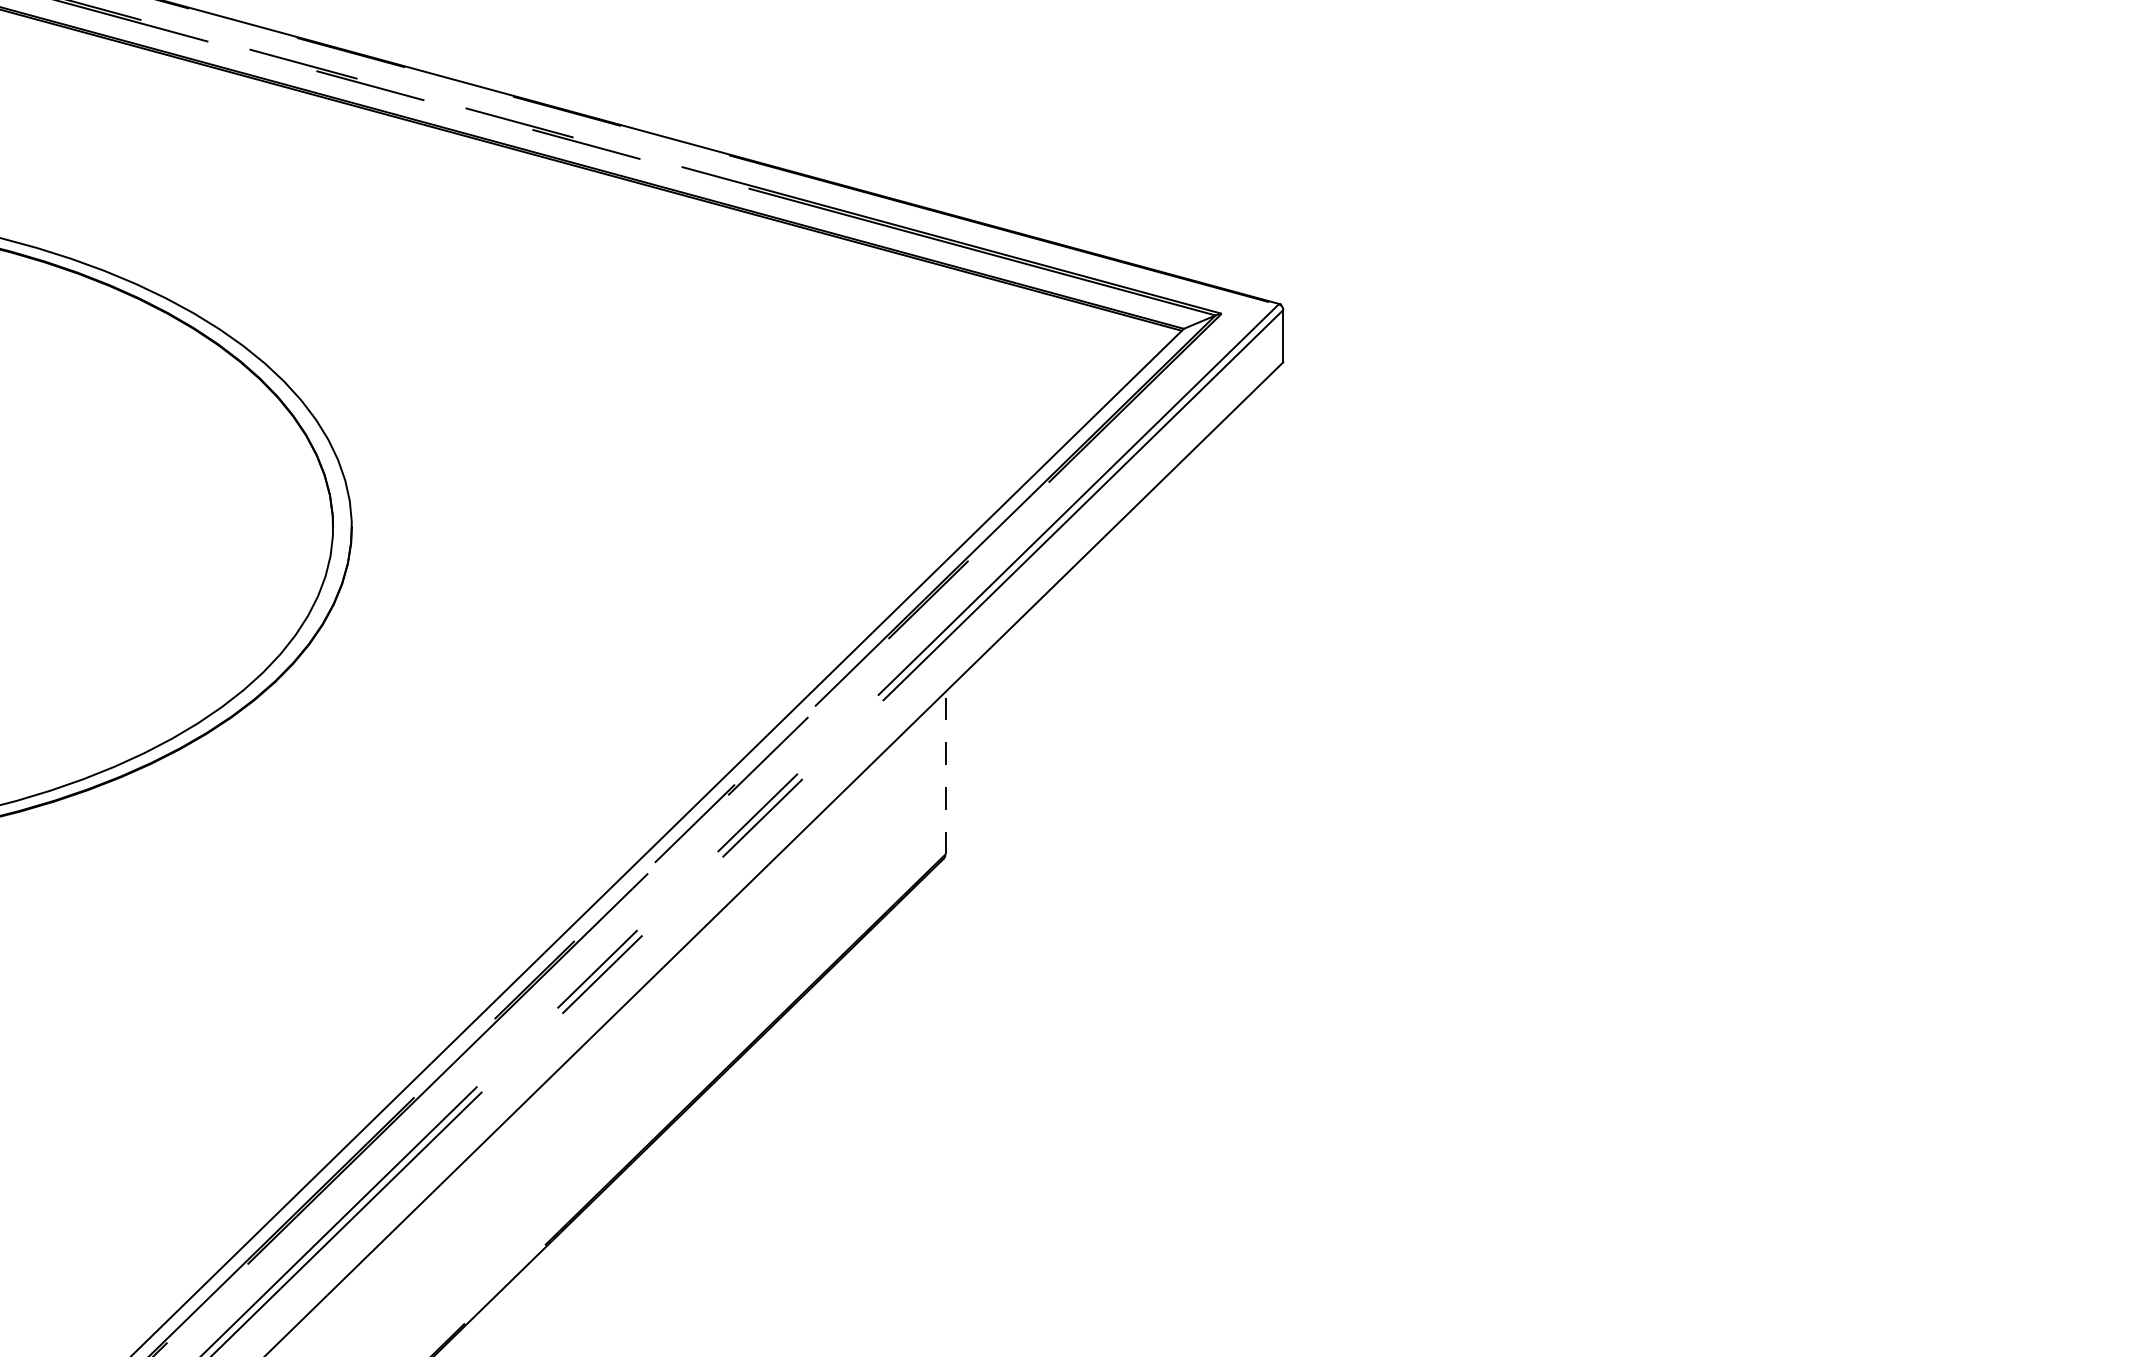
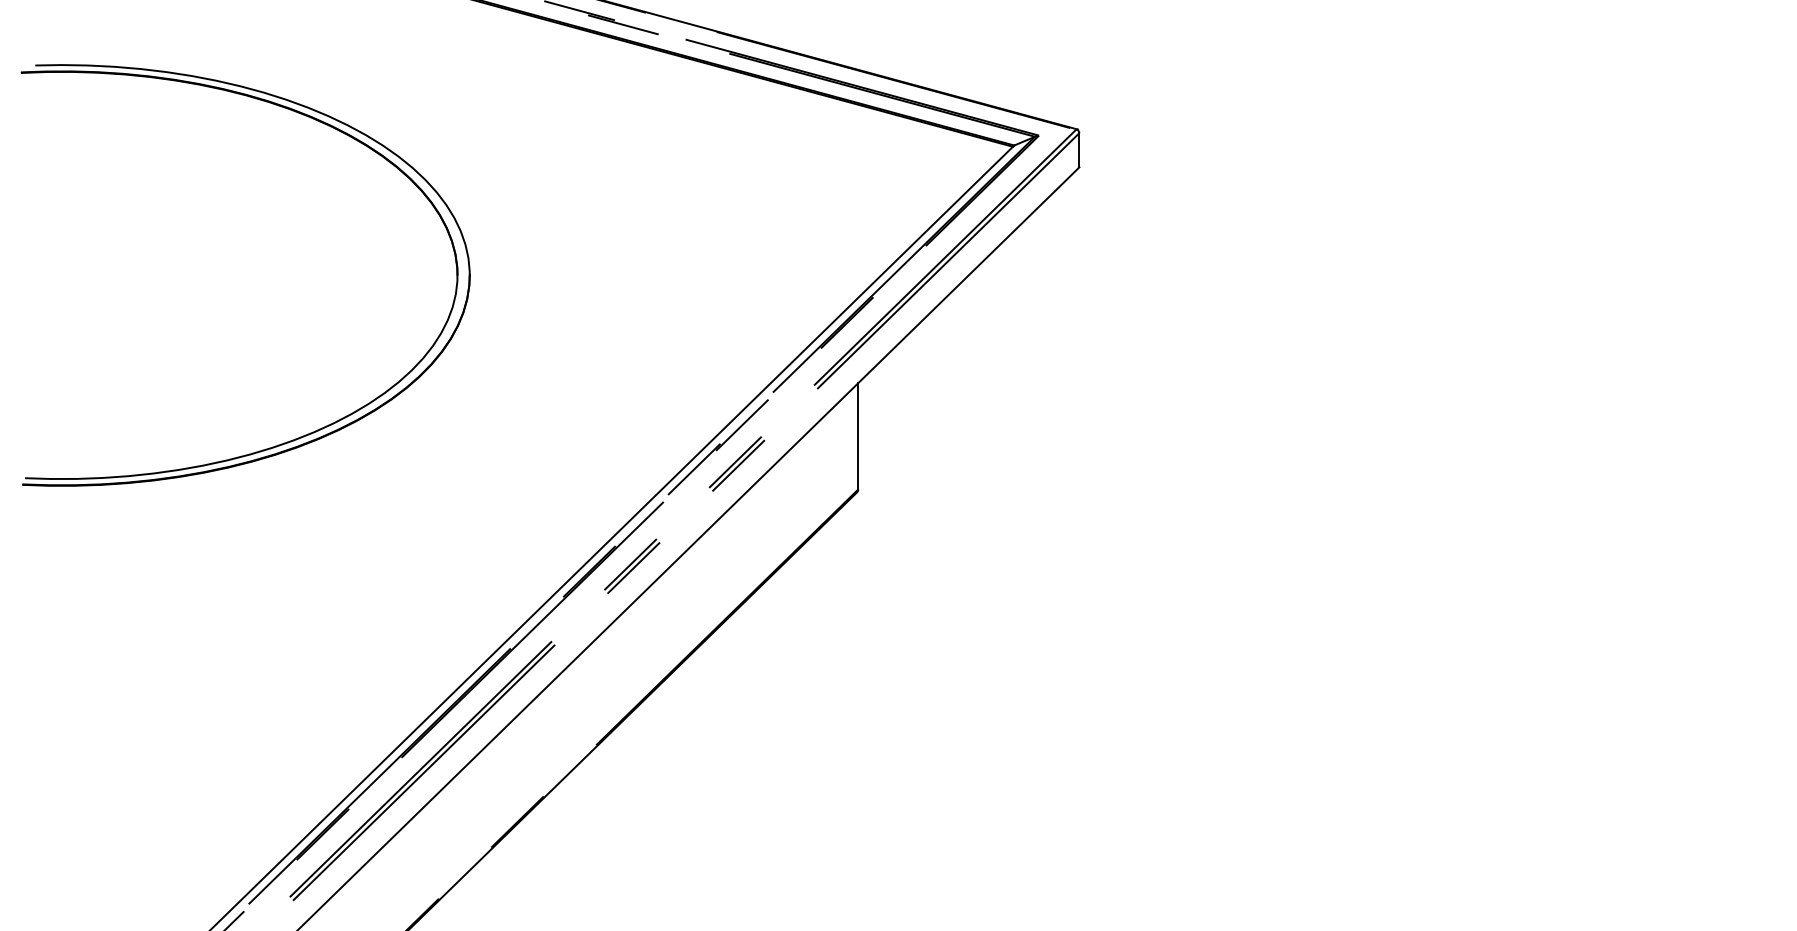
line: (945, 771) -> (858, 435), dashed -> solid

